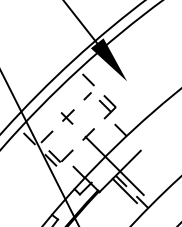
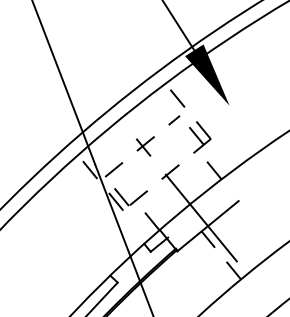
line: (124, 191) -> (211, 253), removed

